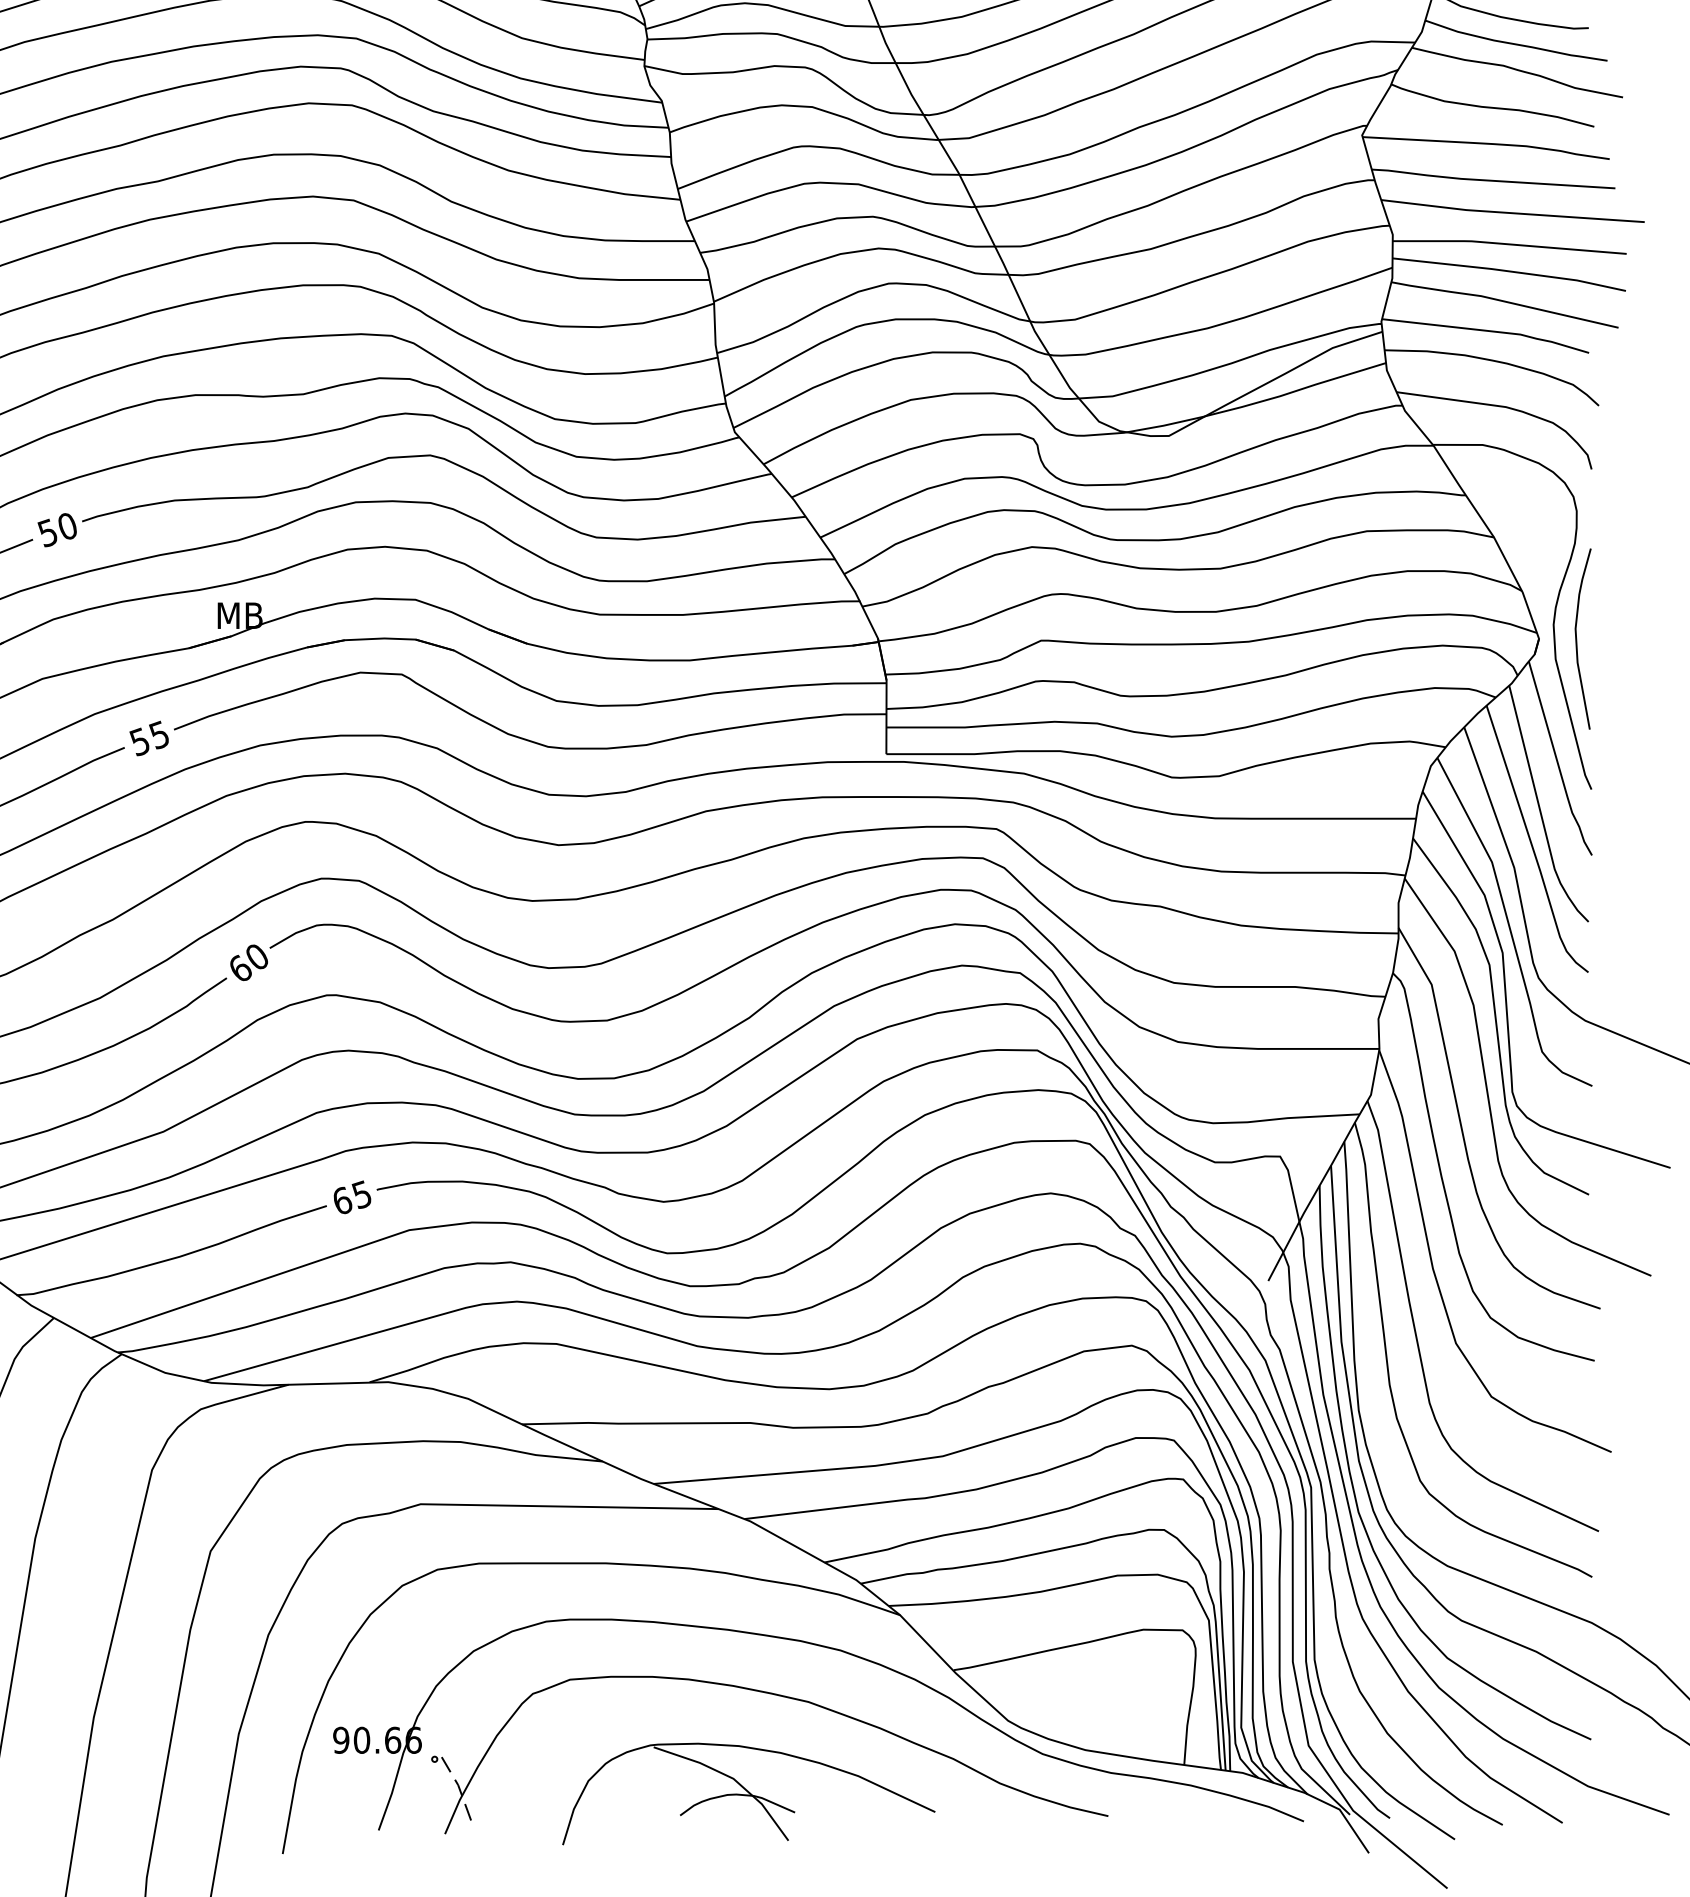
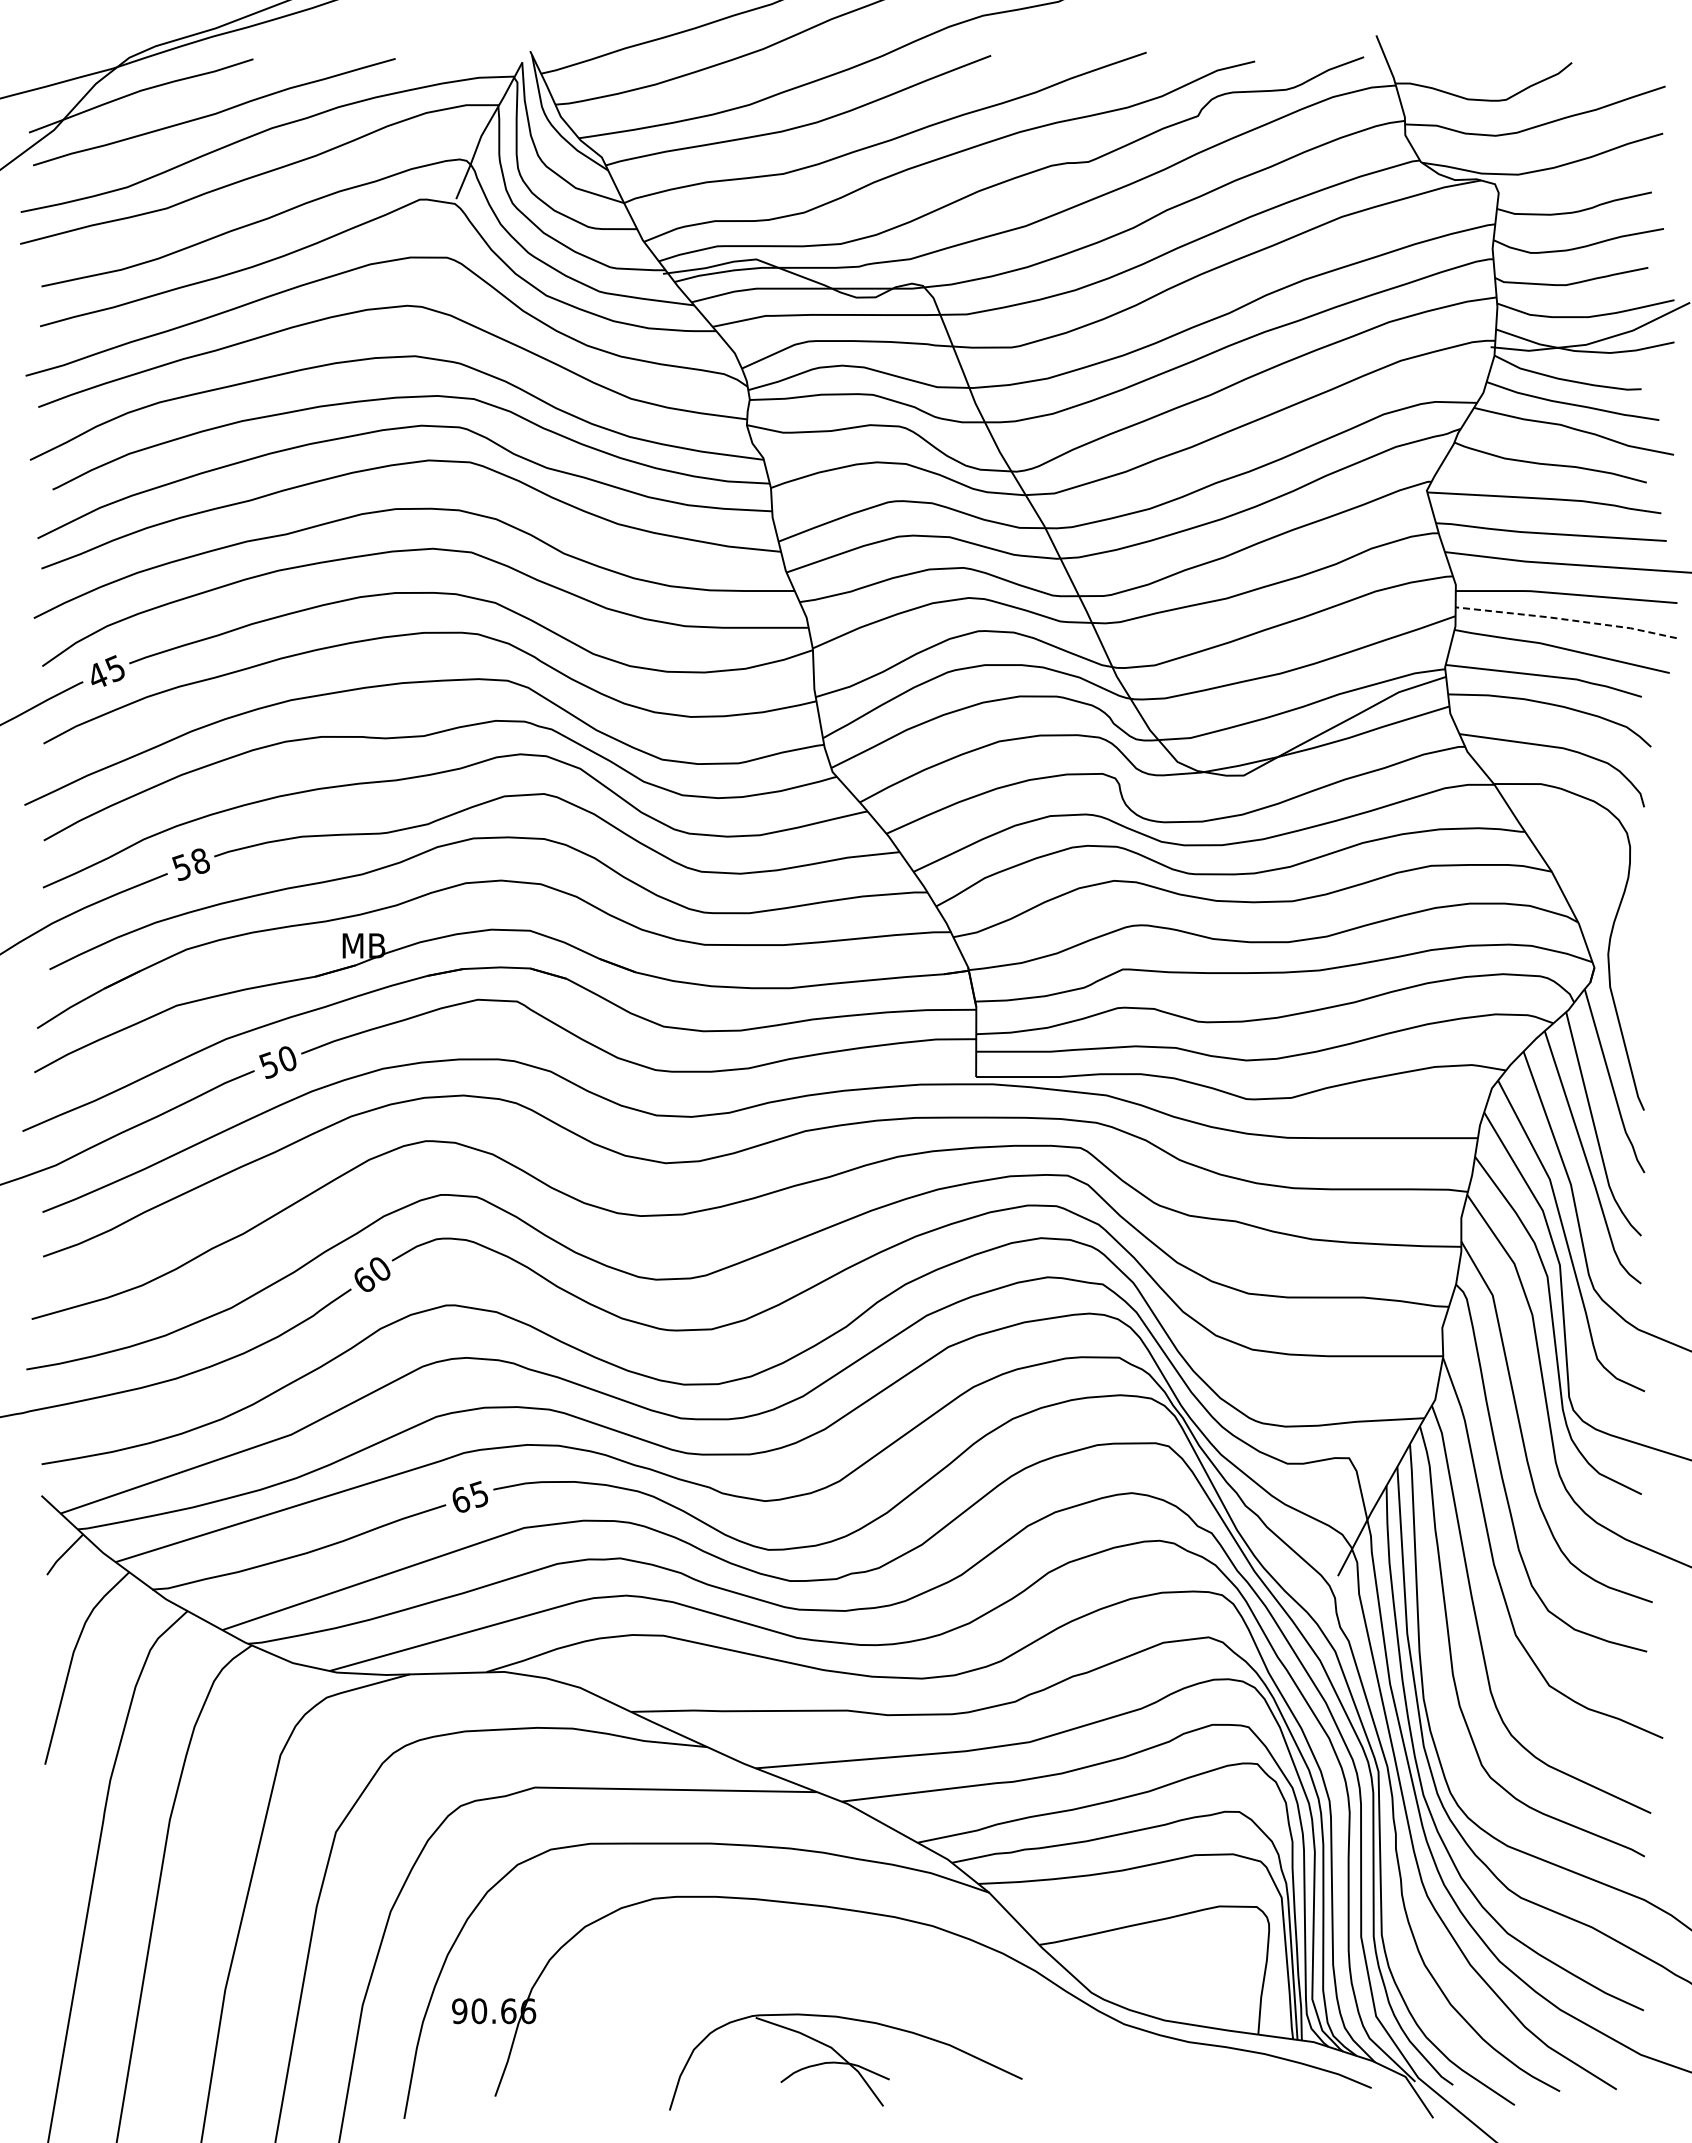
line: (1509, 271) -> (1566, 619), solid -> dashed
text: (67, 525) -> (200, 860), 50 -> 58
curve: (1577, 638) -> (1630, 967), removed
text: (158, 734) -> (286, 1058), 55 -> 50
part: (782, 1697) -> (877, 1970), removed

